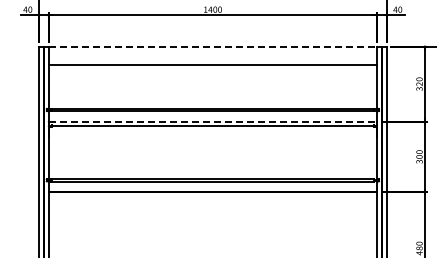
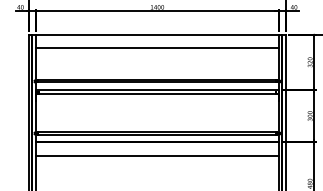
line: (213, 46) -> (157, 34), dashed -> solid
line: (212, 121) -> (157, 89), dashed -> solid
line: (212, 210) -> (157, 155), added

